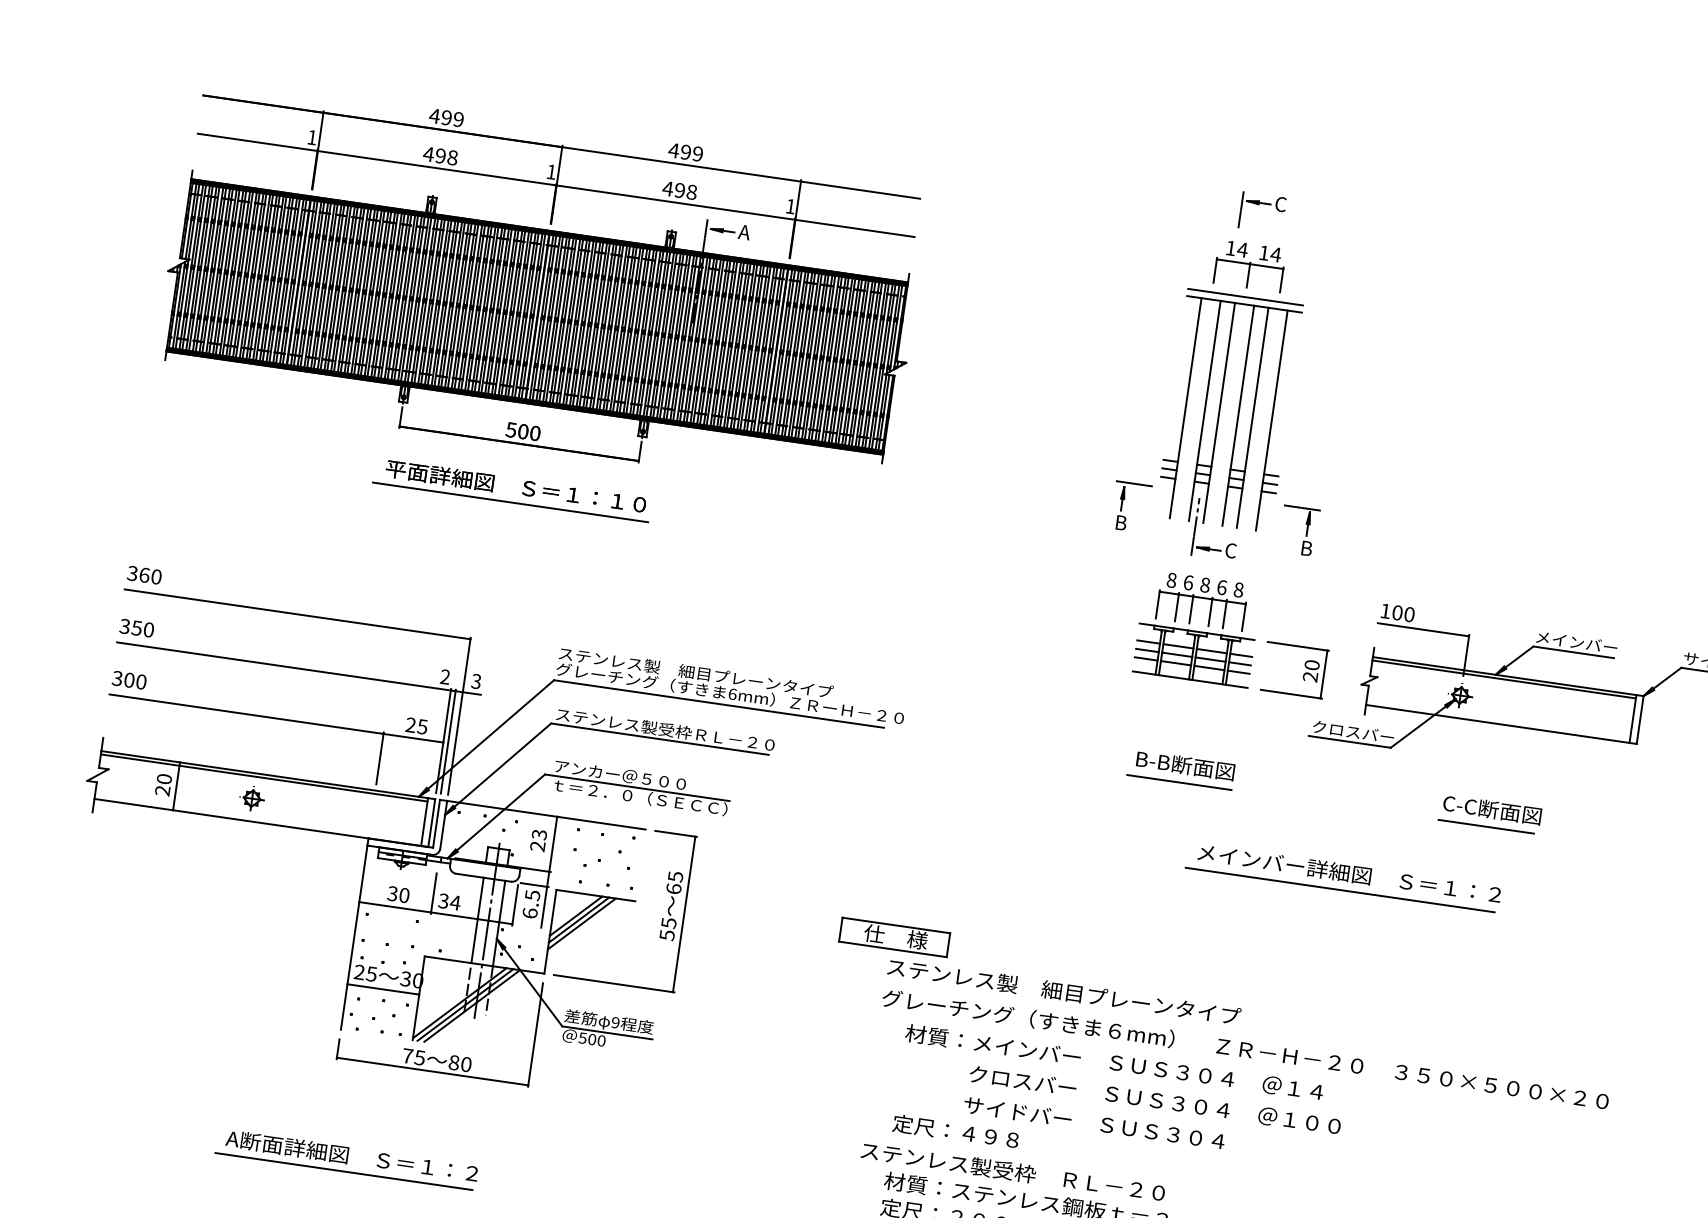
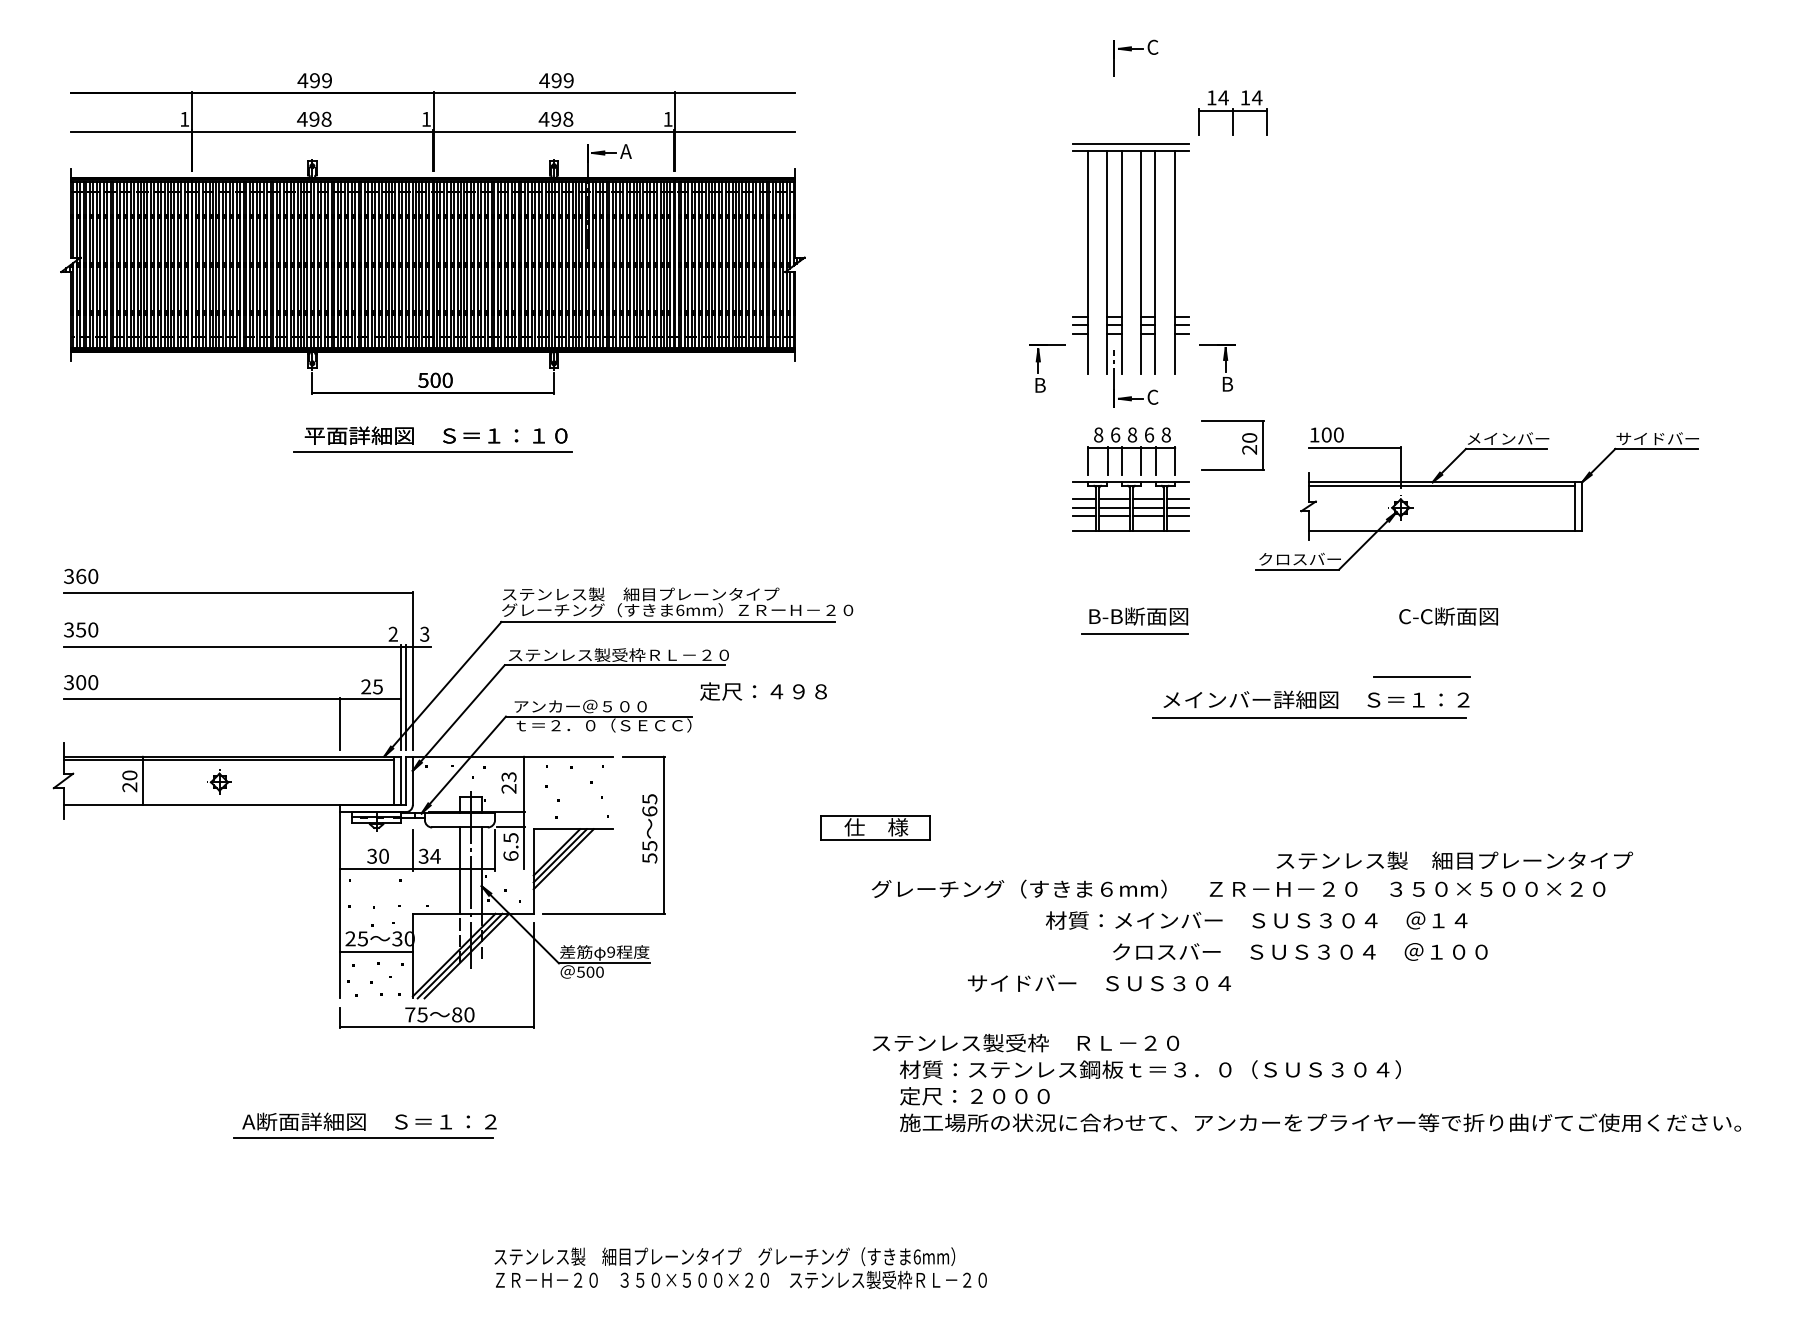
part: (1249, 265) -> (1232, 112), moved
part: (1303, 673) -> (1242, 447), moved
line: (1485, 826) -> (1421, 676), moved
text: (1063, 991) -> (1454, 860), moved
text: (1114, 1062) -> (1256, 920), moved
text: (1155, 1099) -> (1300, 951), moved
text: (955, 1131) -> (763, 691), moved

